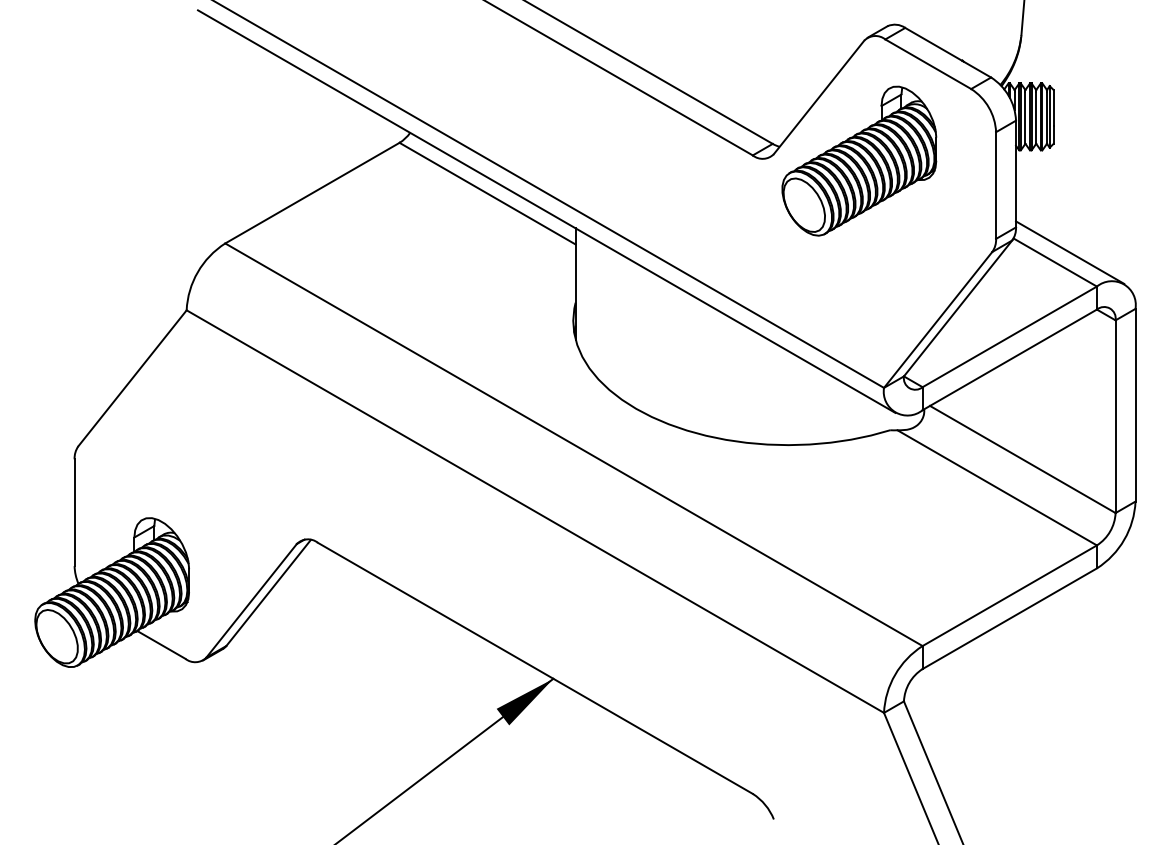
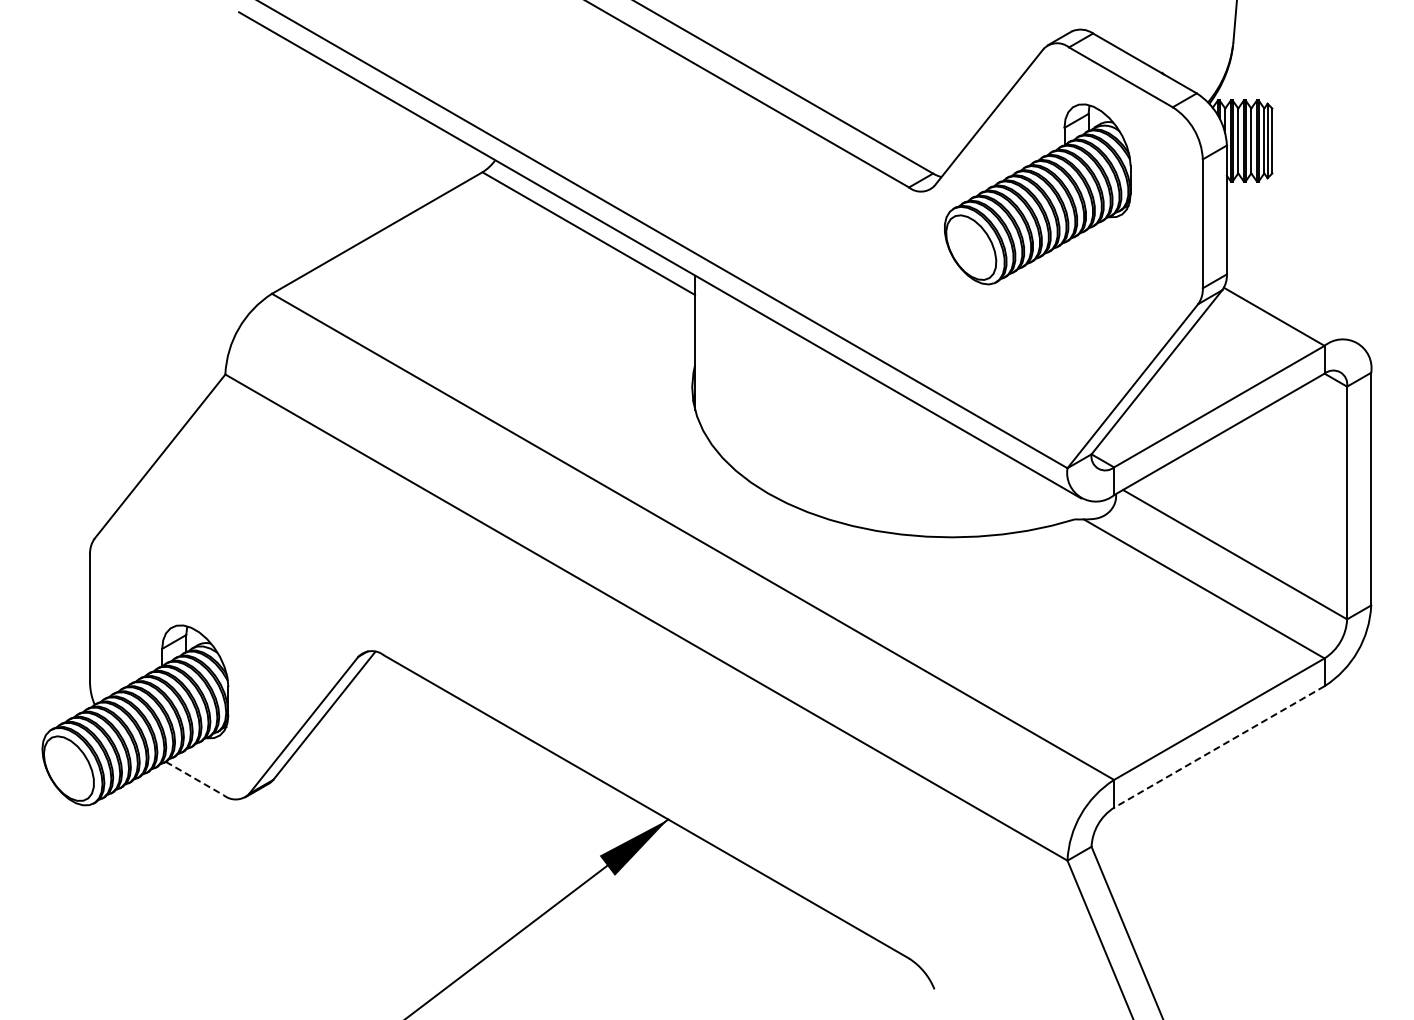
line: (1069, 252) -> (1291, 304), removed
line: (1009, 618) -> (1219, 746), solid -> dashed
line: (161, 644) -> (195, 778), solid -> dashed

